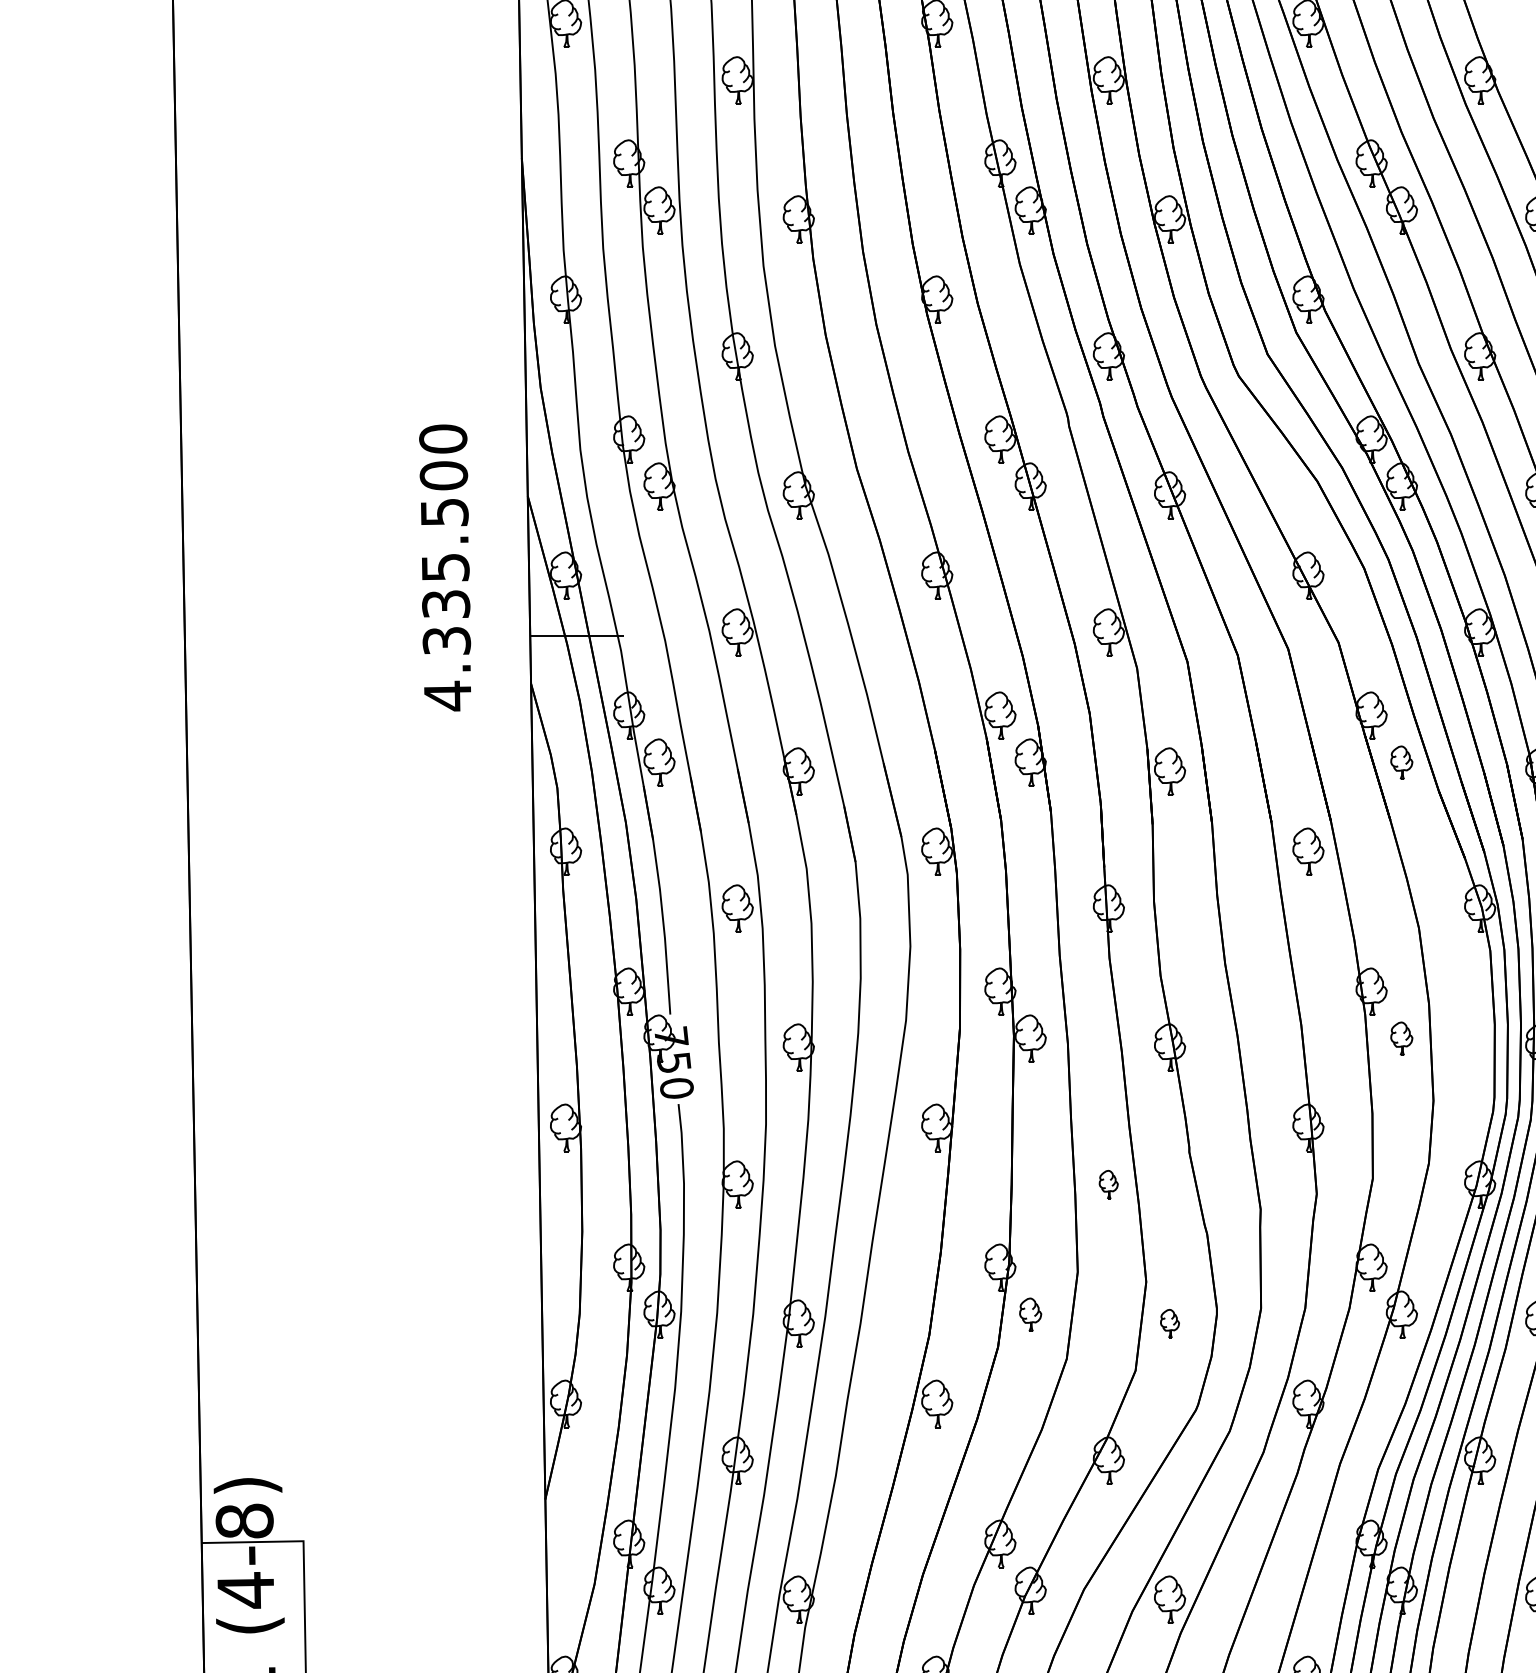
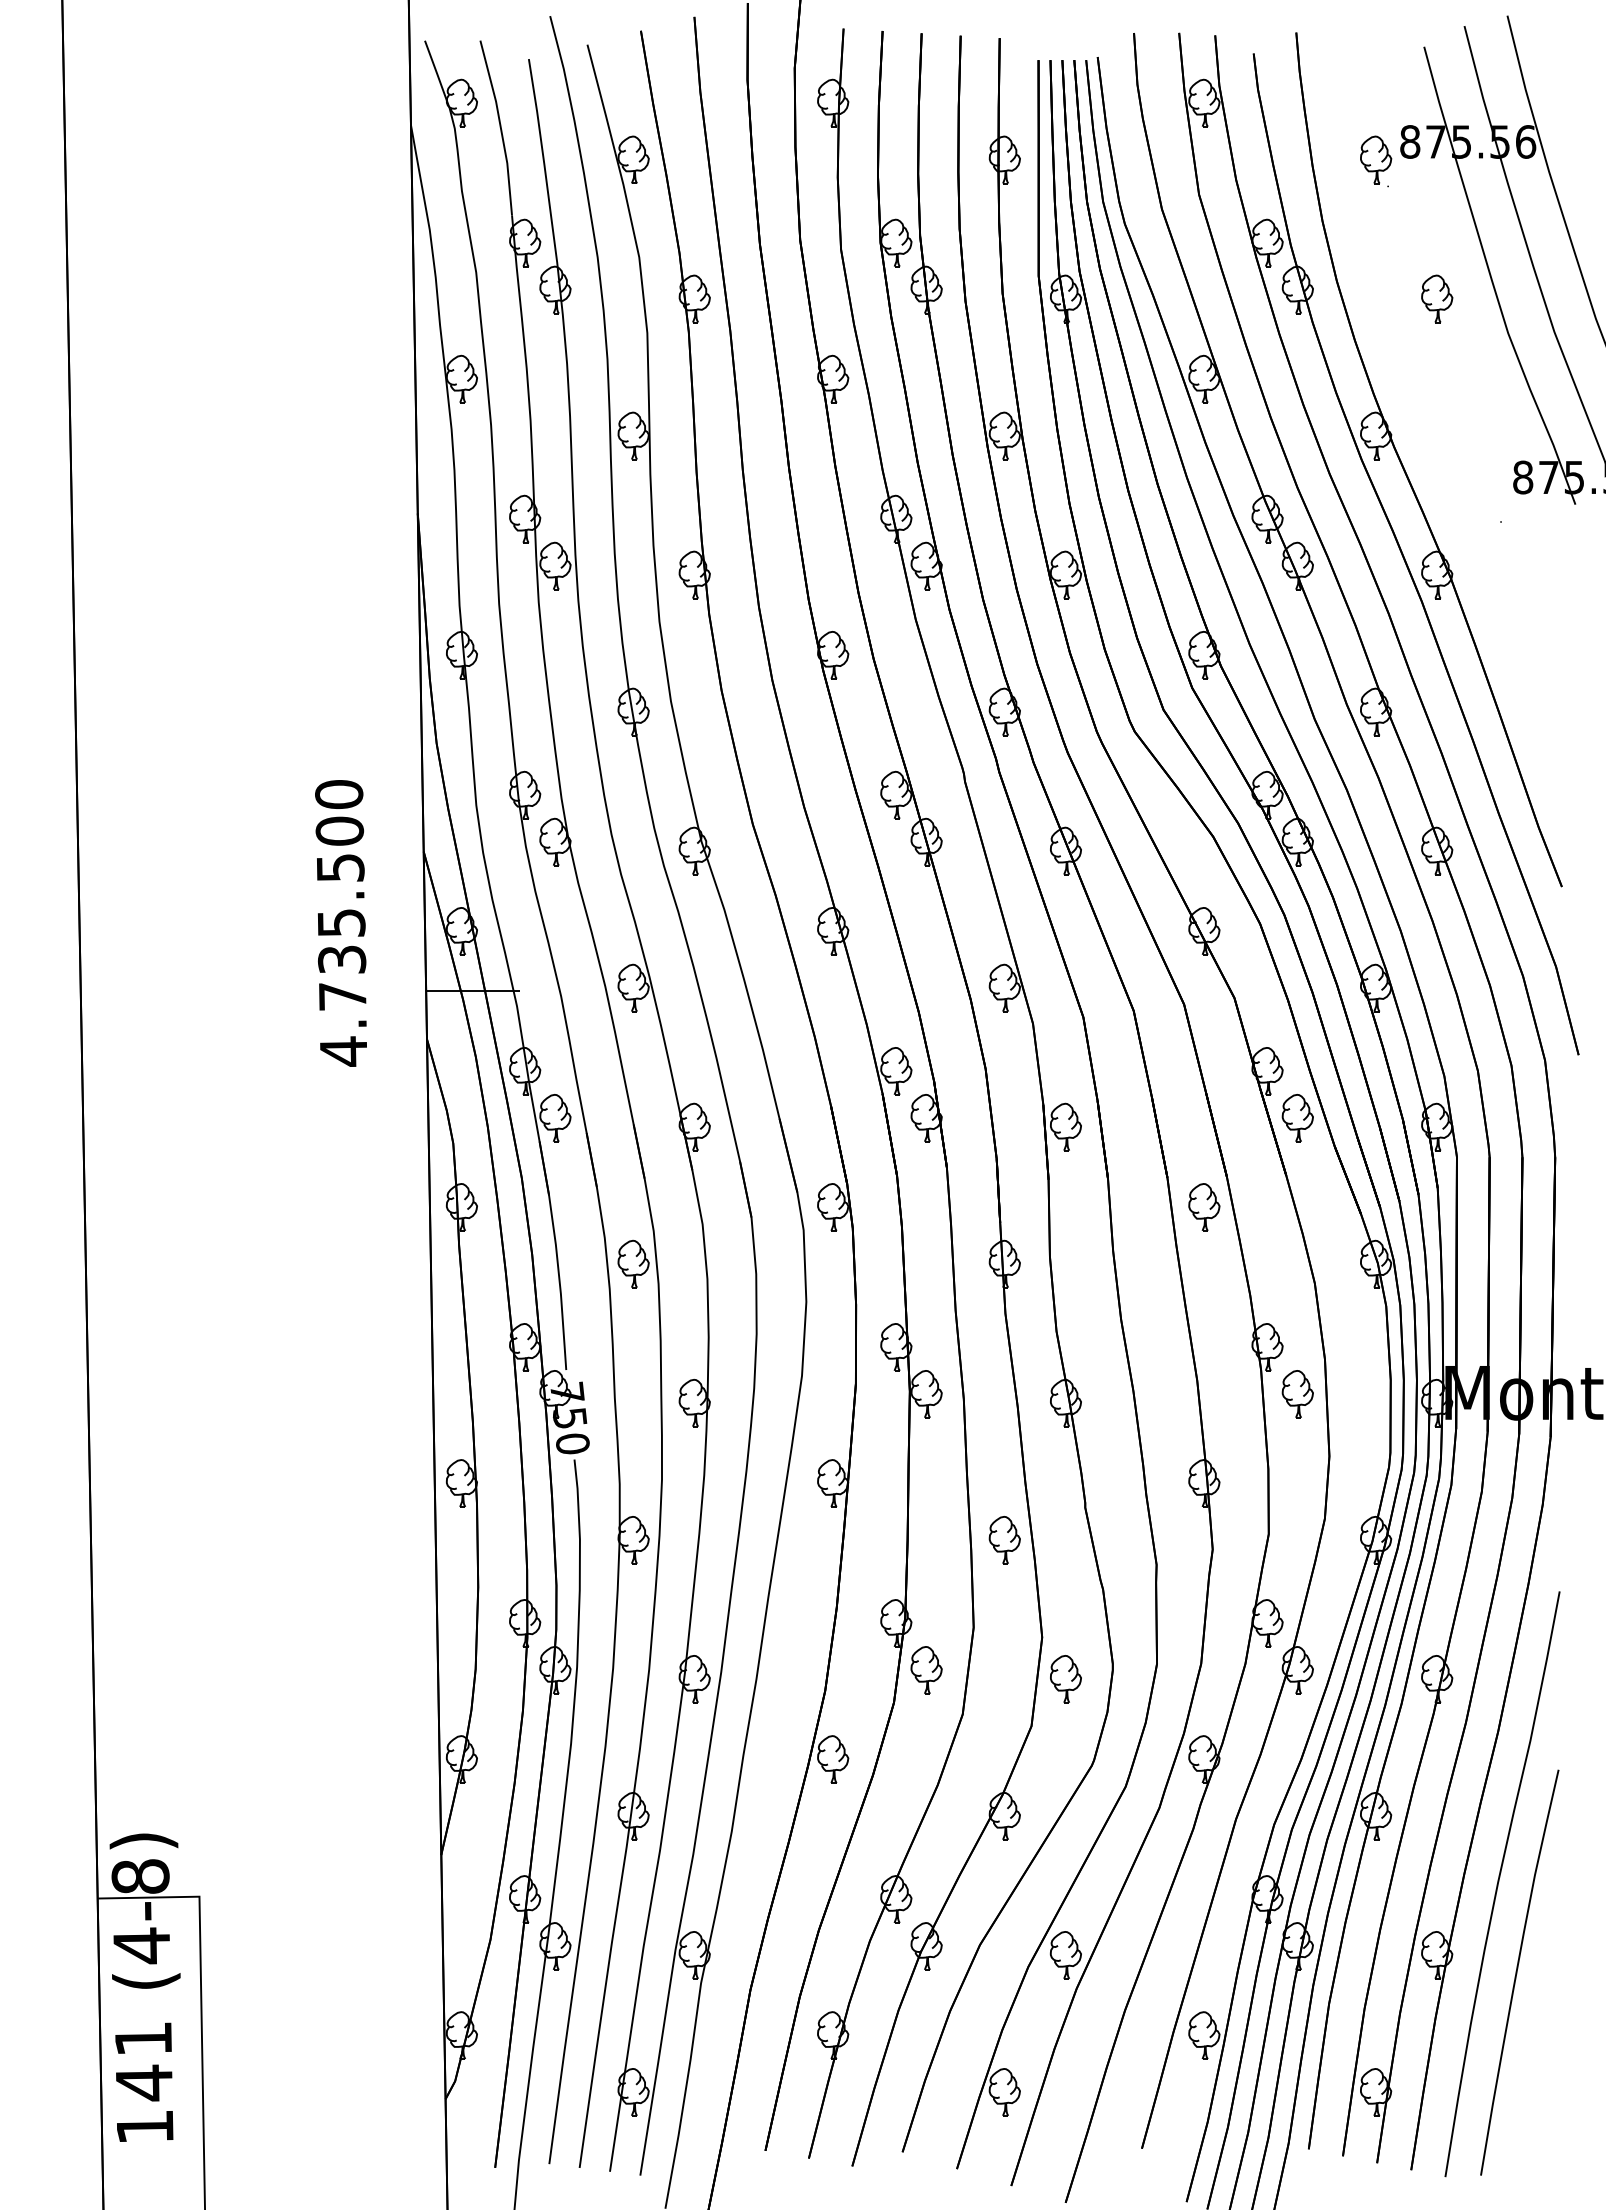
text: (446, 641) -> (342, 996), 4.335.500 -> 4.735.500
part: (1401, 763) -> (1297, 1118), size x1.43
part: (1401, 1039) -> (1297, 1394), size x1.43
part: (1108, 1185) -> (1004, 1540), size x1.67
part: (1030, 1315) -> (926, 1670), size x1.43
part: (1169, 1324) -> (1065, 1679), size x1.67

